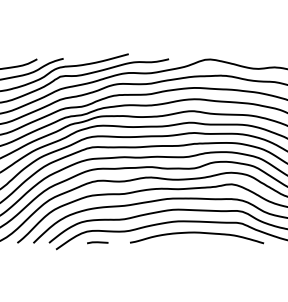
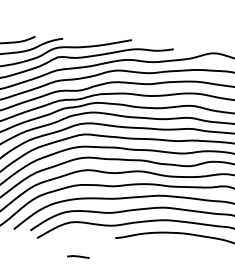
line: (97, 242) -> (78, 256), moved

